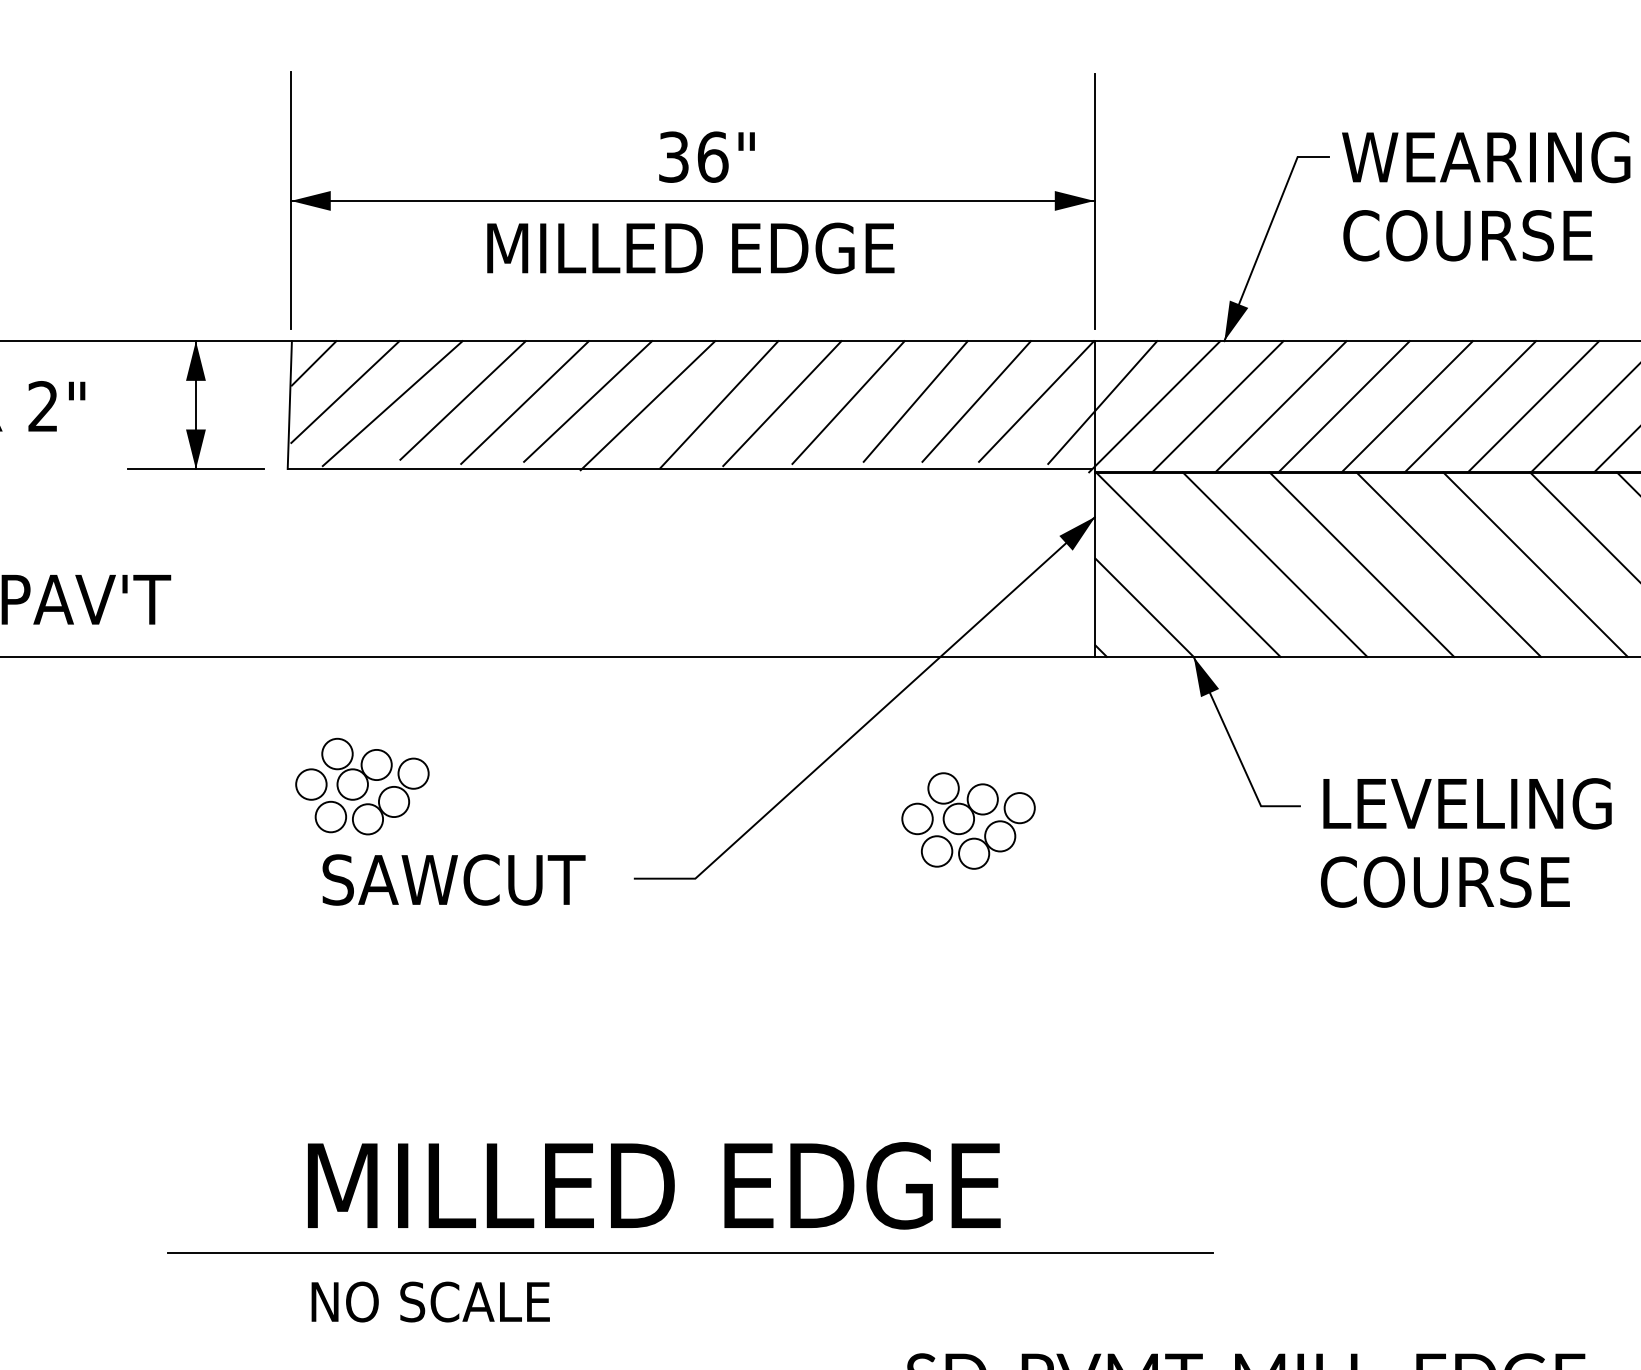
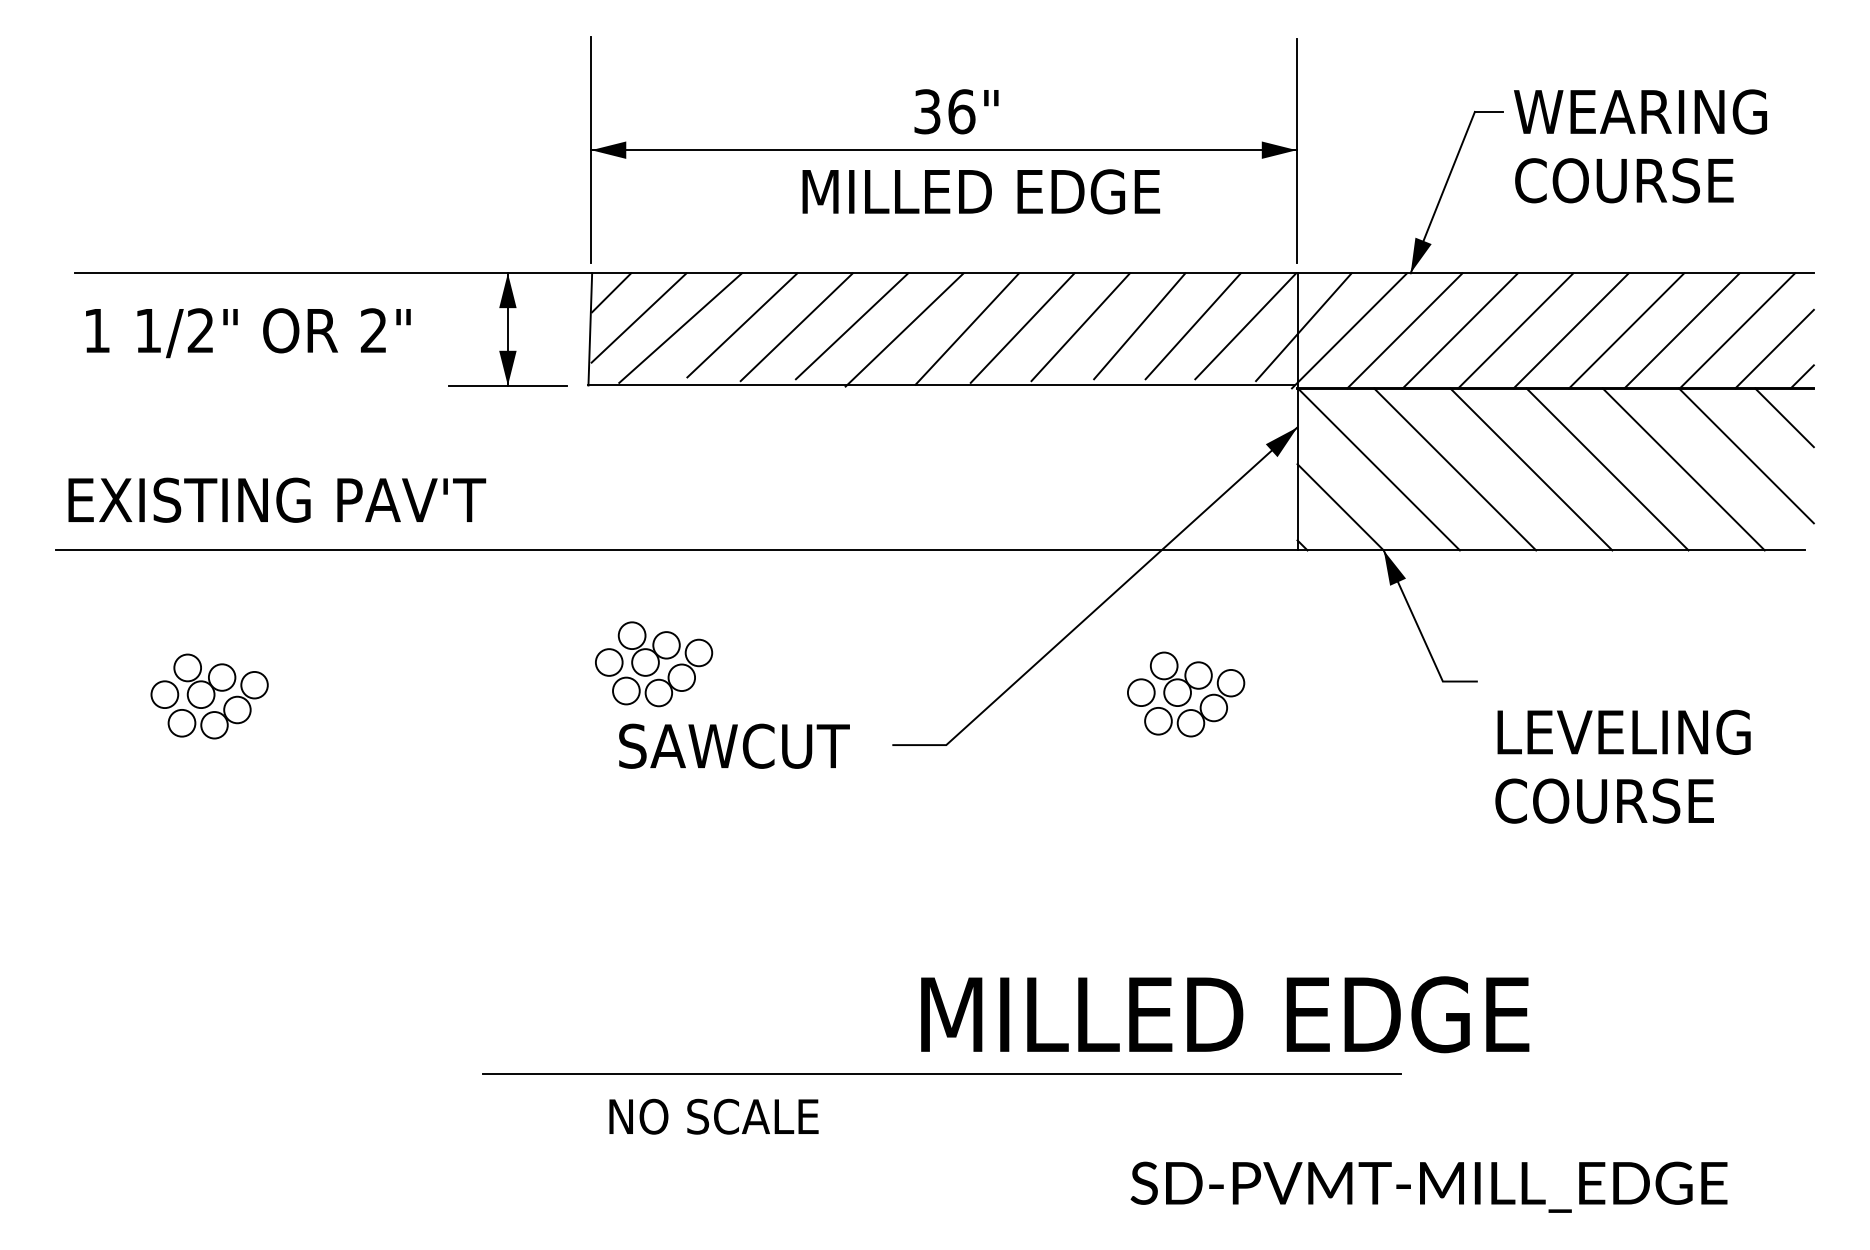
text: (691, 247) -> (981, 191), moved
text: (1465, 842) -> (1622, 766), moved
text: (654, 1185) -> (1225, 1014), moved

